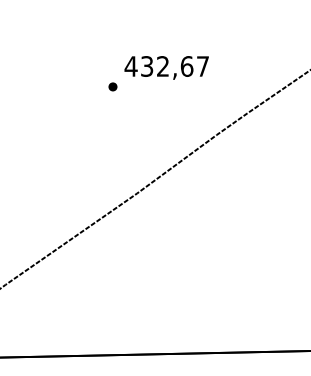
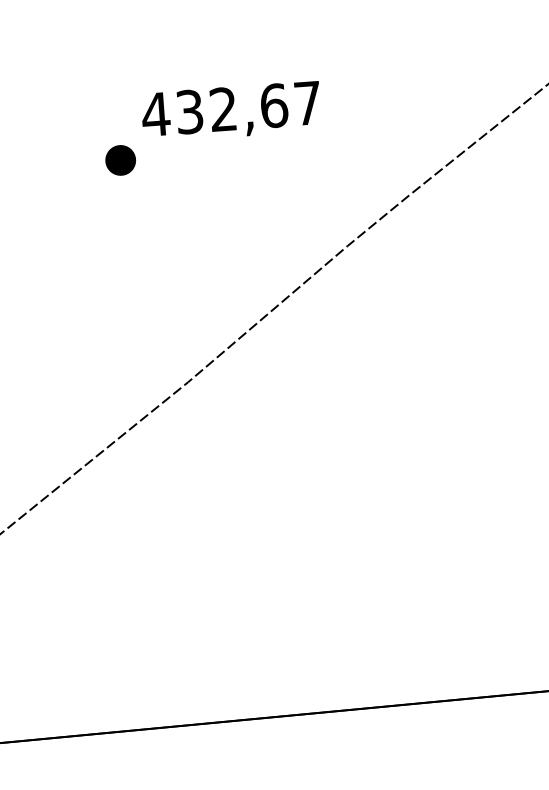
part: (112, 86) -> (119, 159), size x1.6

